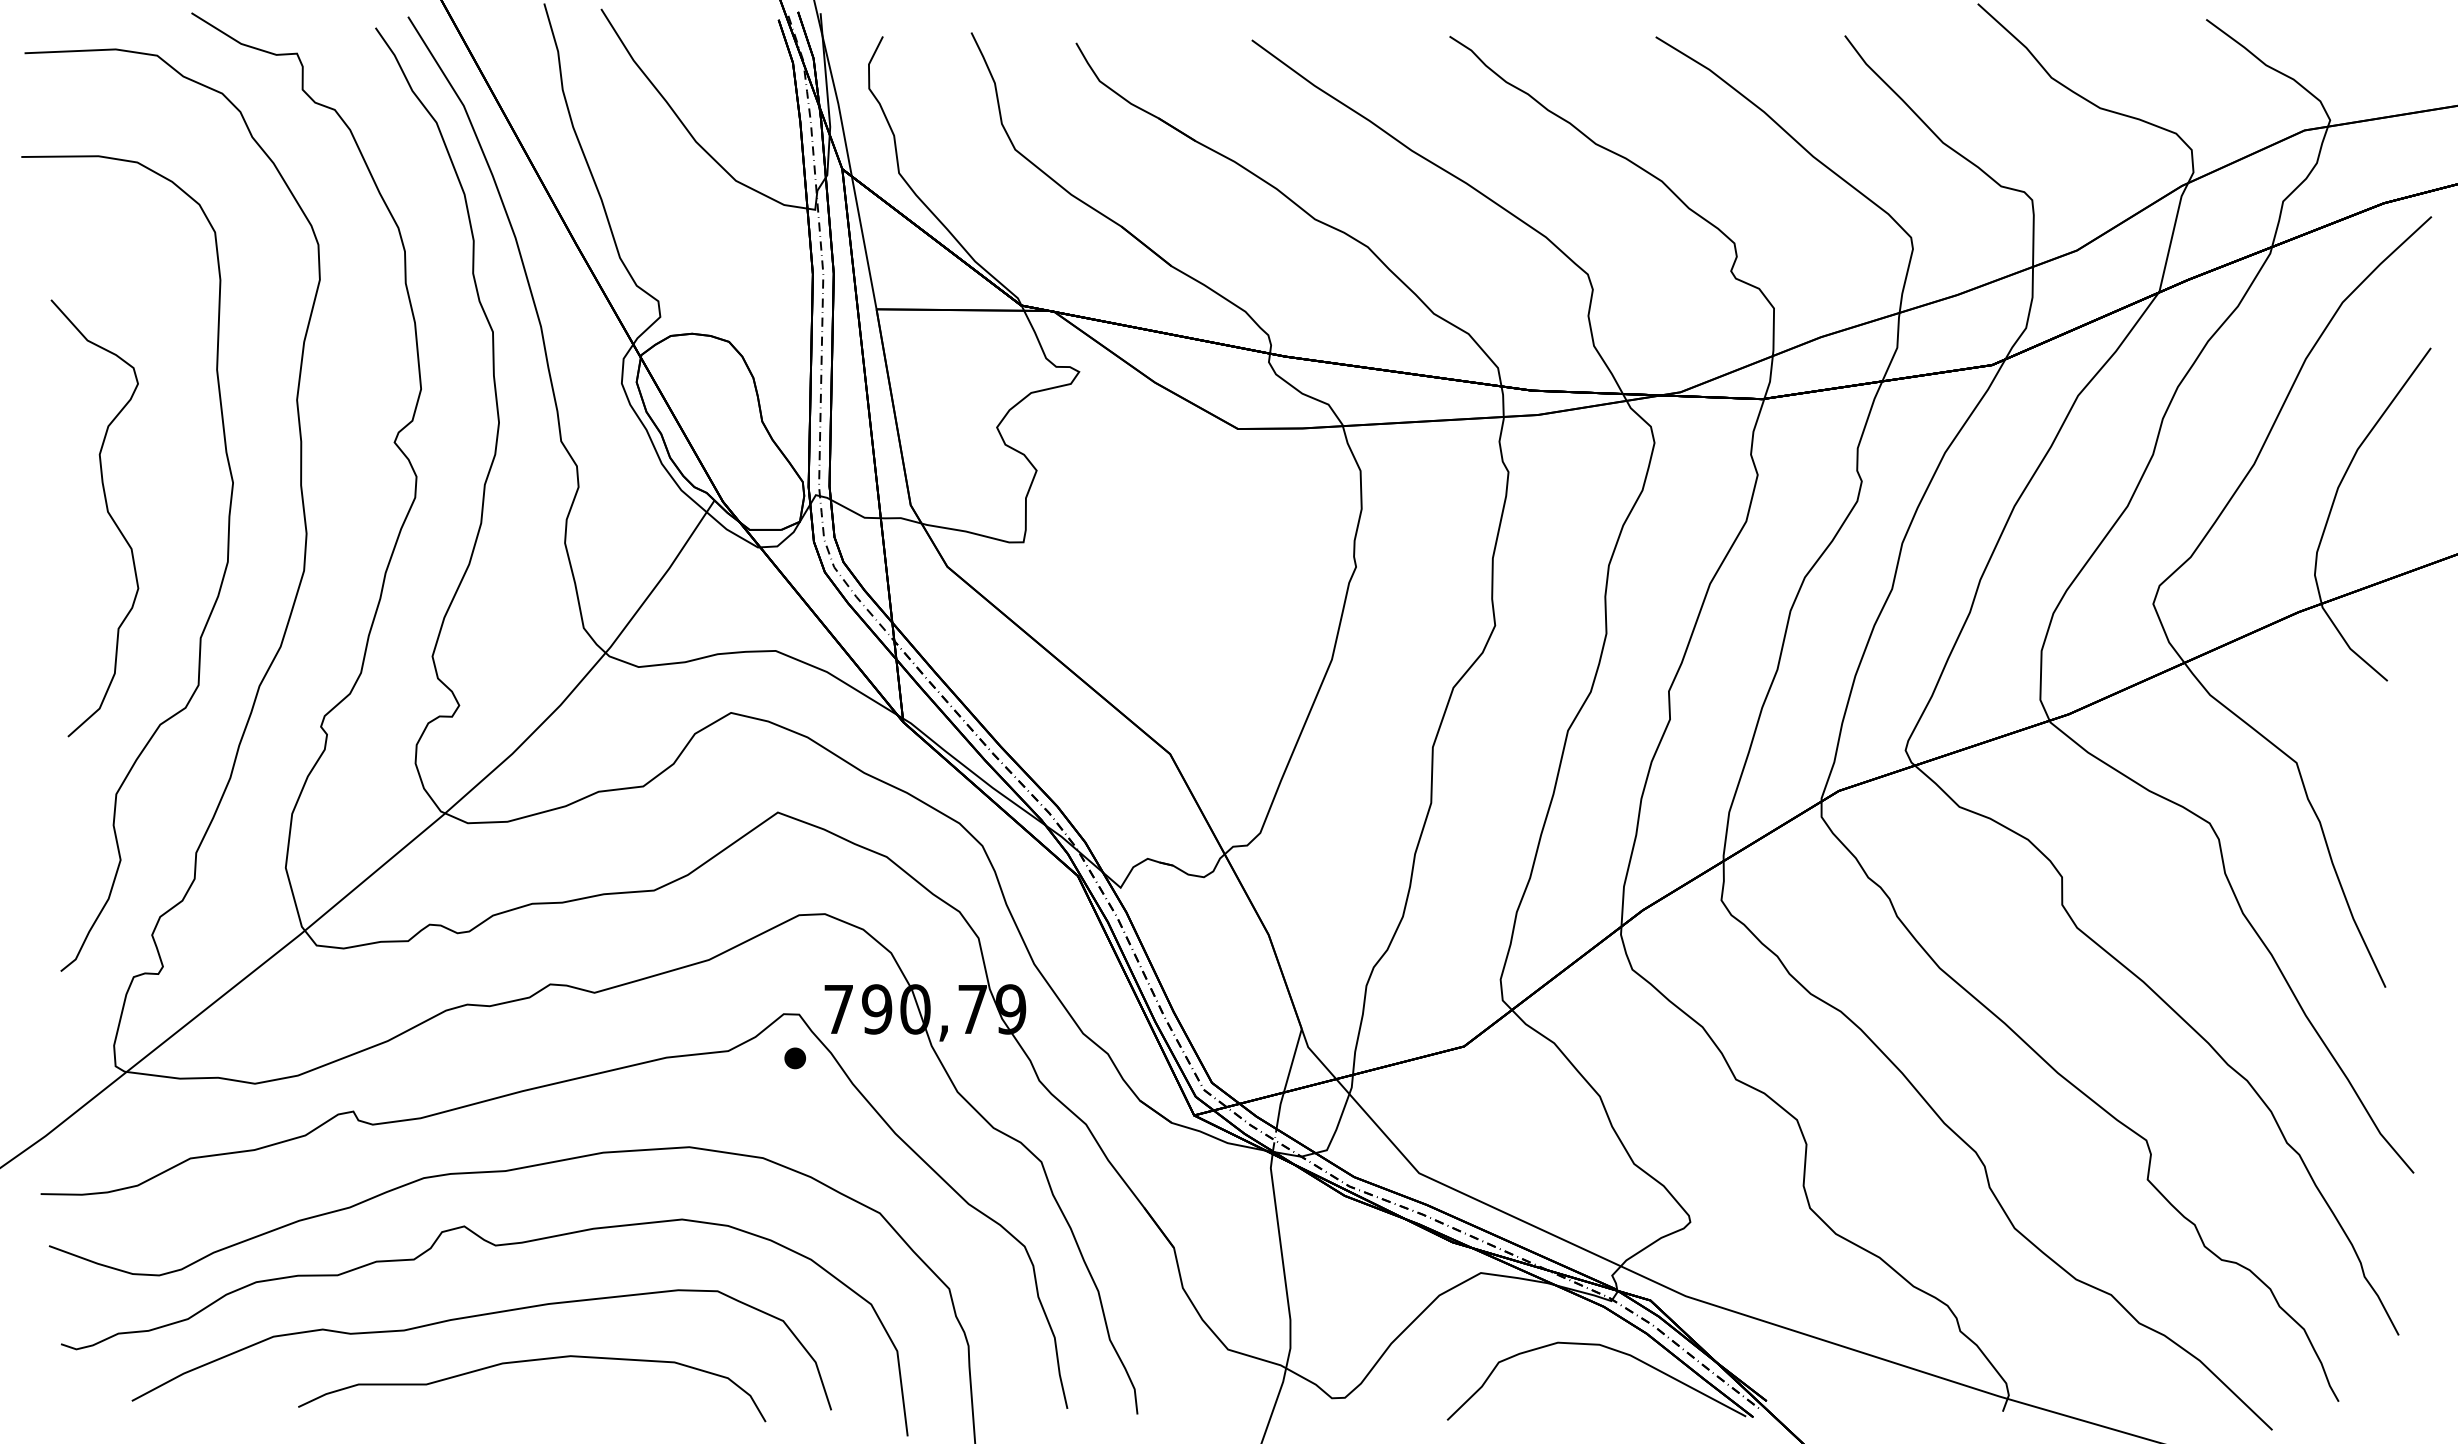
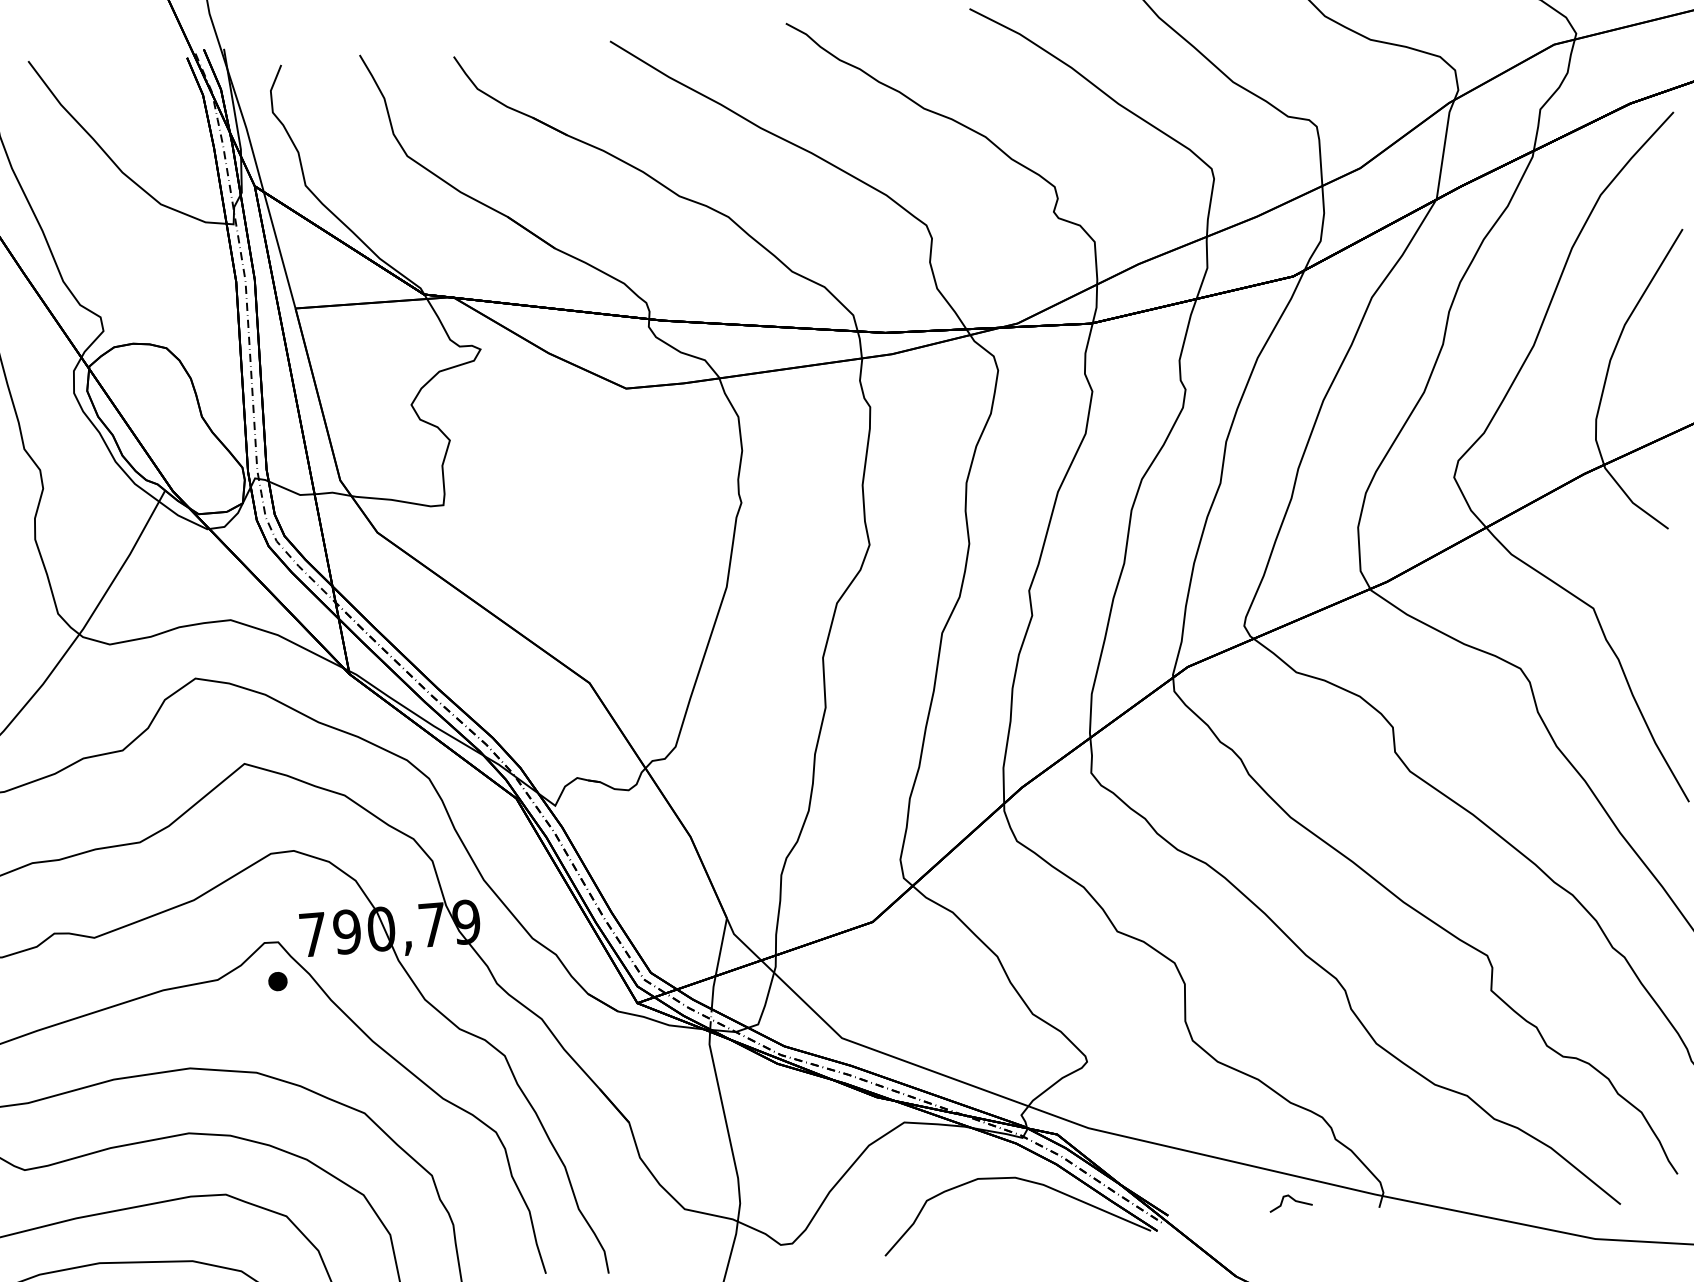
curve: (1906, 1394) -> (1292, 1199), added

